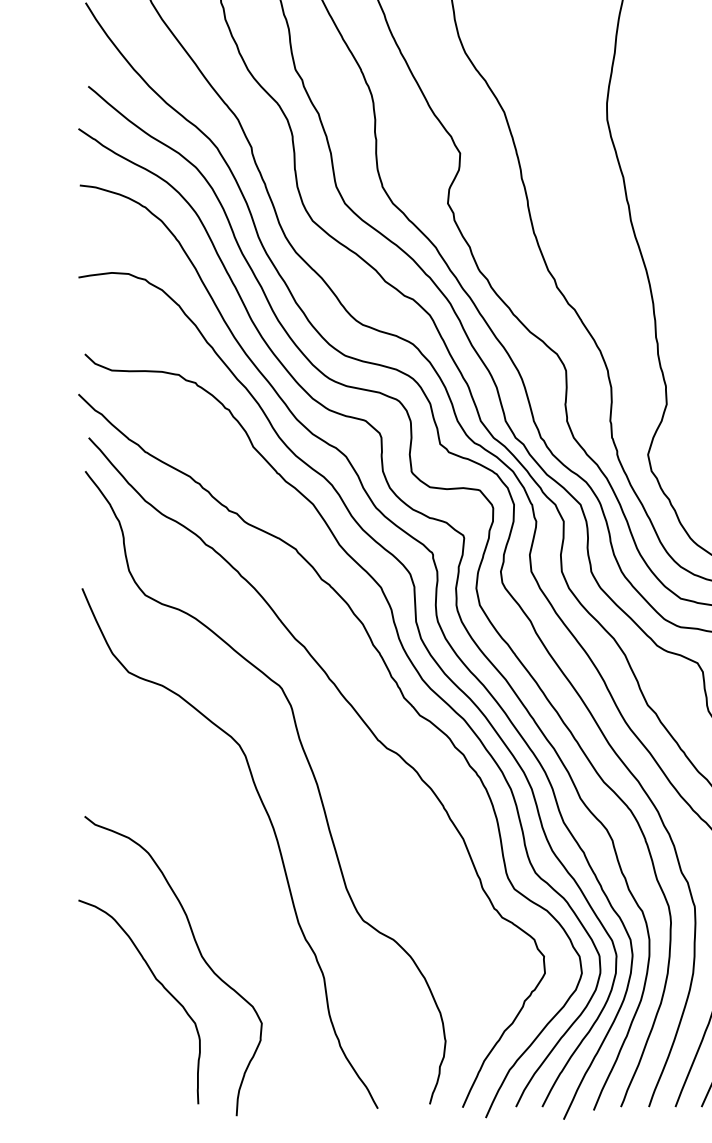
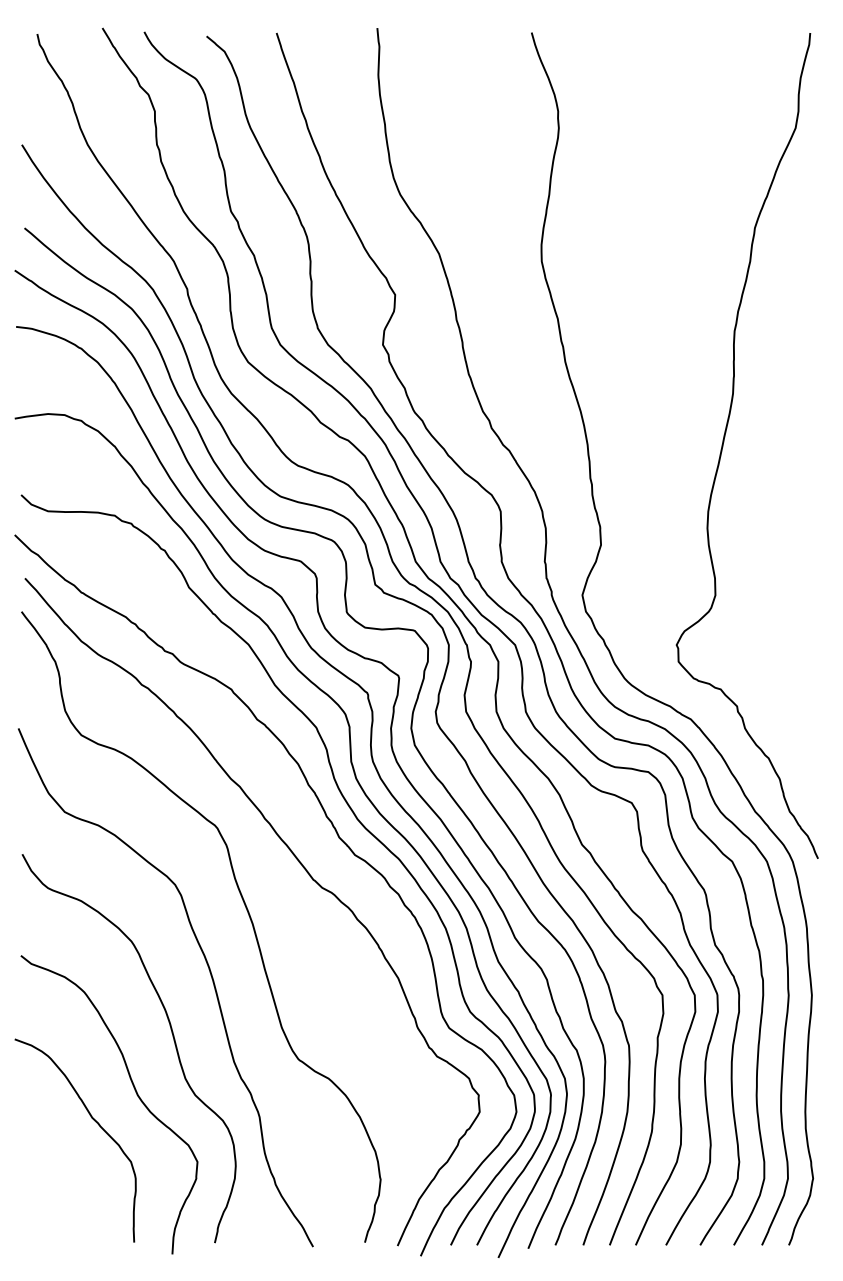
curve: (236, 898) -> (172, 1037), added

